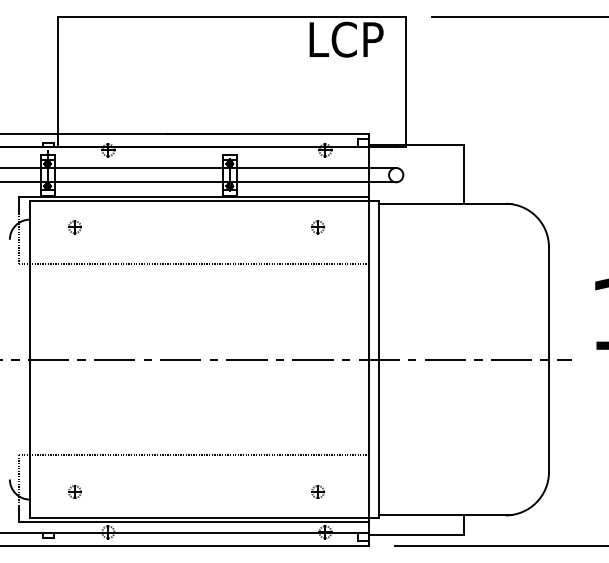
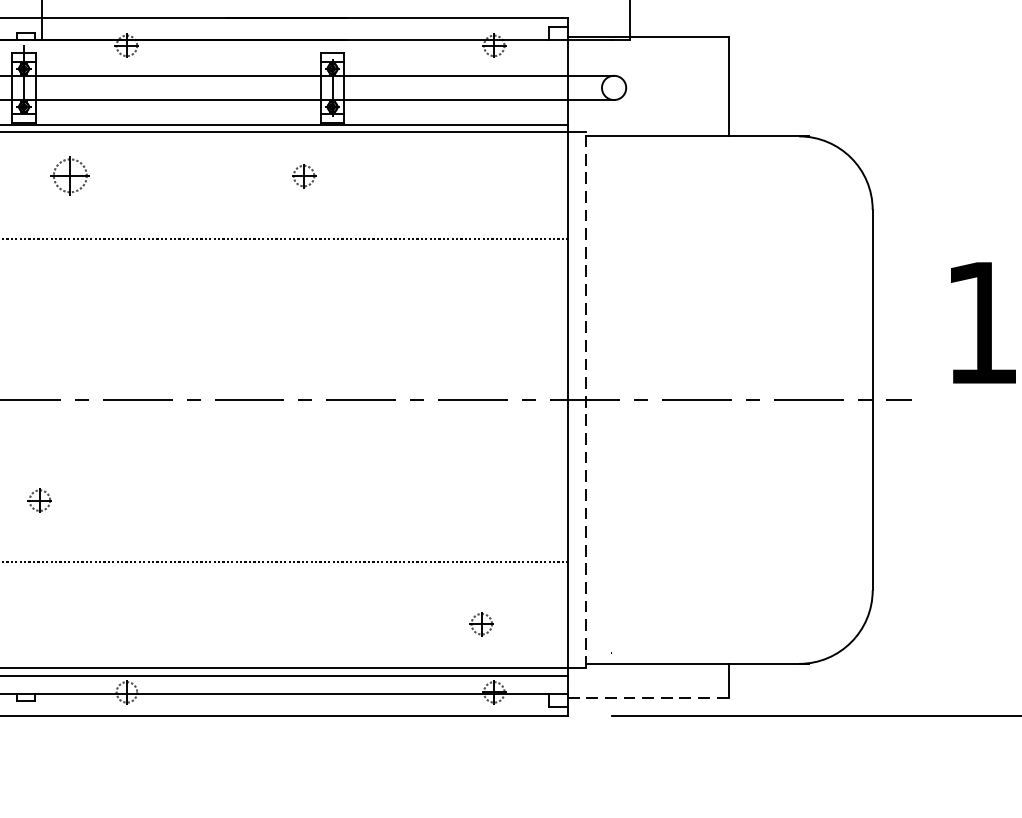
part: (74, 227) -> (69, 176), size x1.6
part: (317, 227) -> (303, 176), moved
line: (379, 359) -> (585, 399), solid -> dashed
part: (74, 491) -> (39, 499), moved
line: (416, 535) -> (648, 697), solid -> dashed

